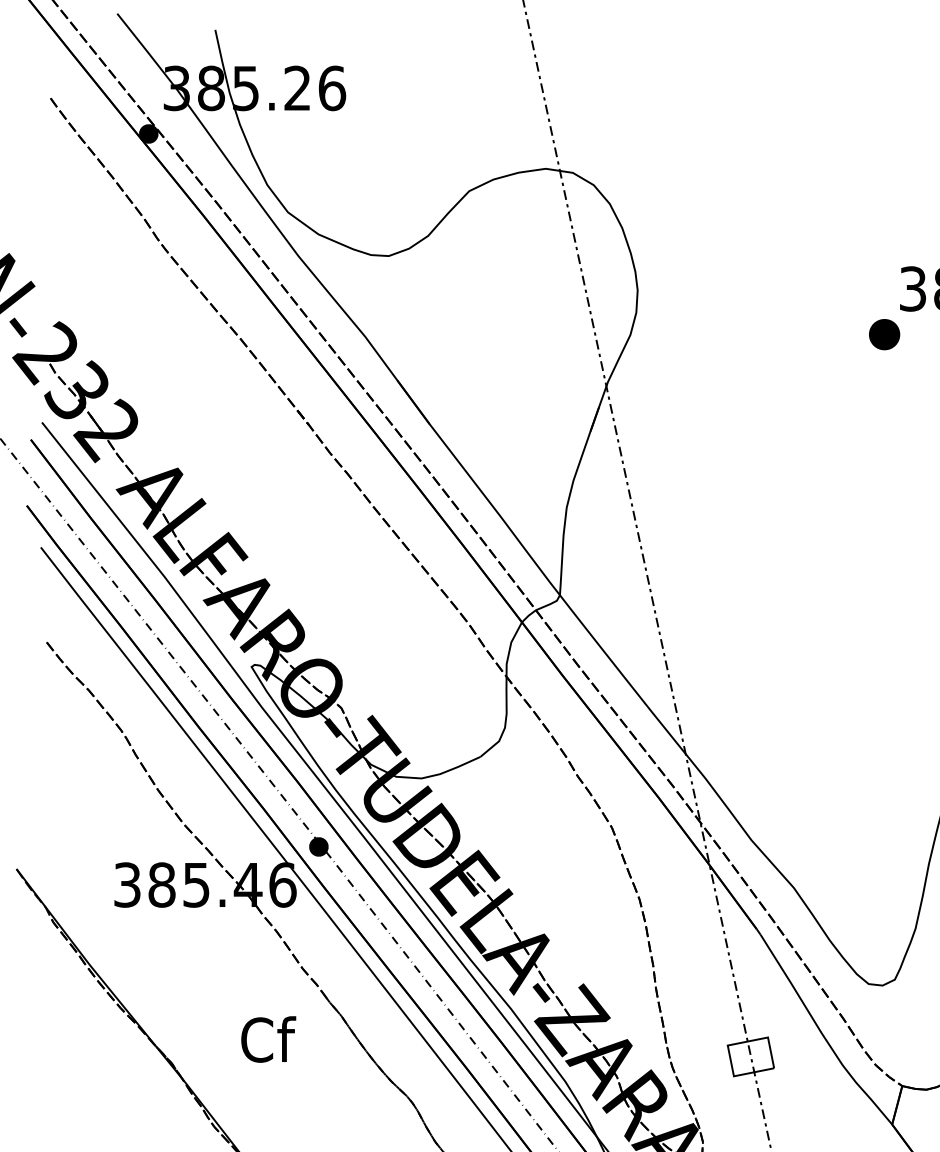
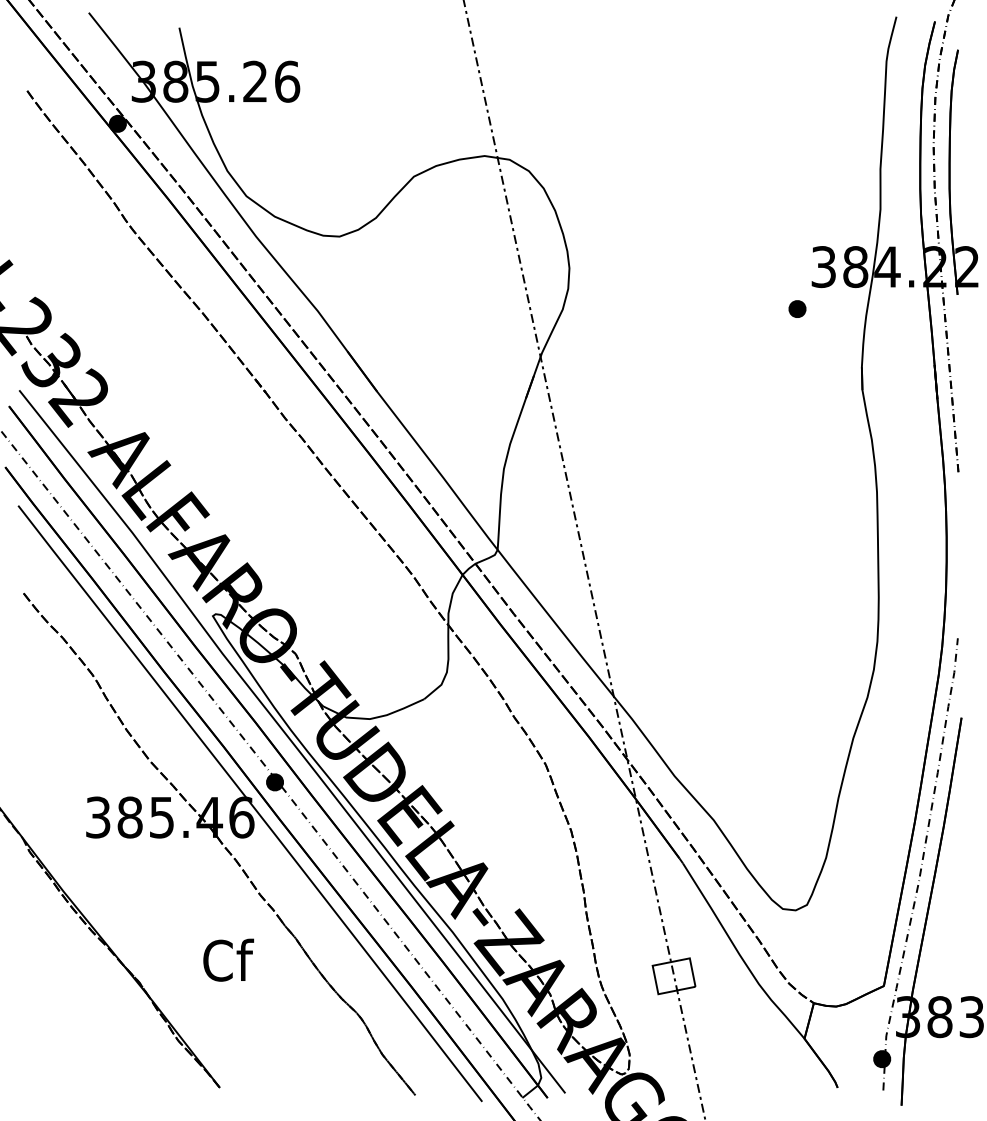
part: (884, 333) -> (797, 308), size x0.62

